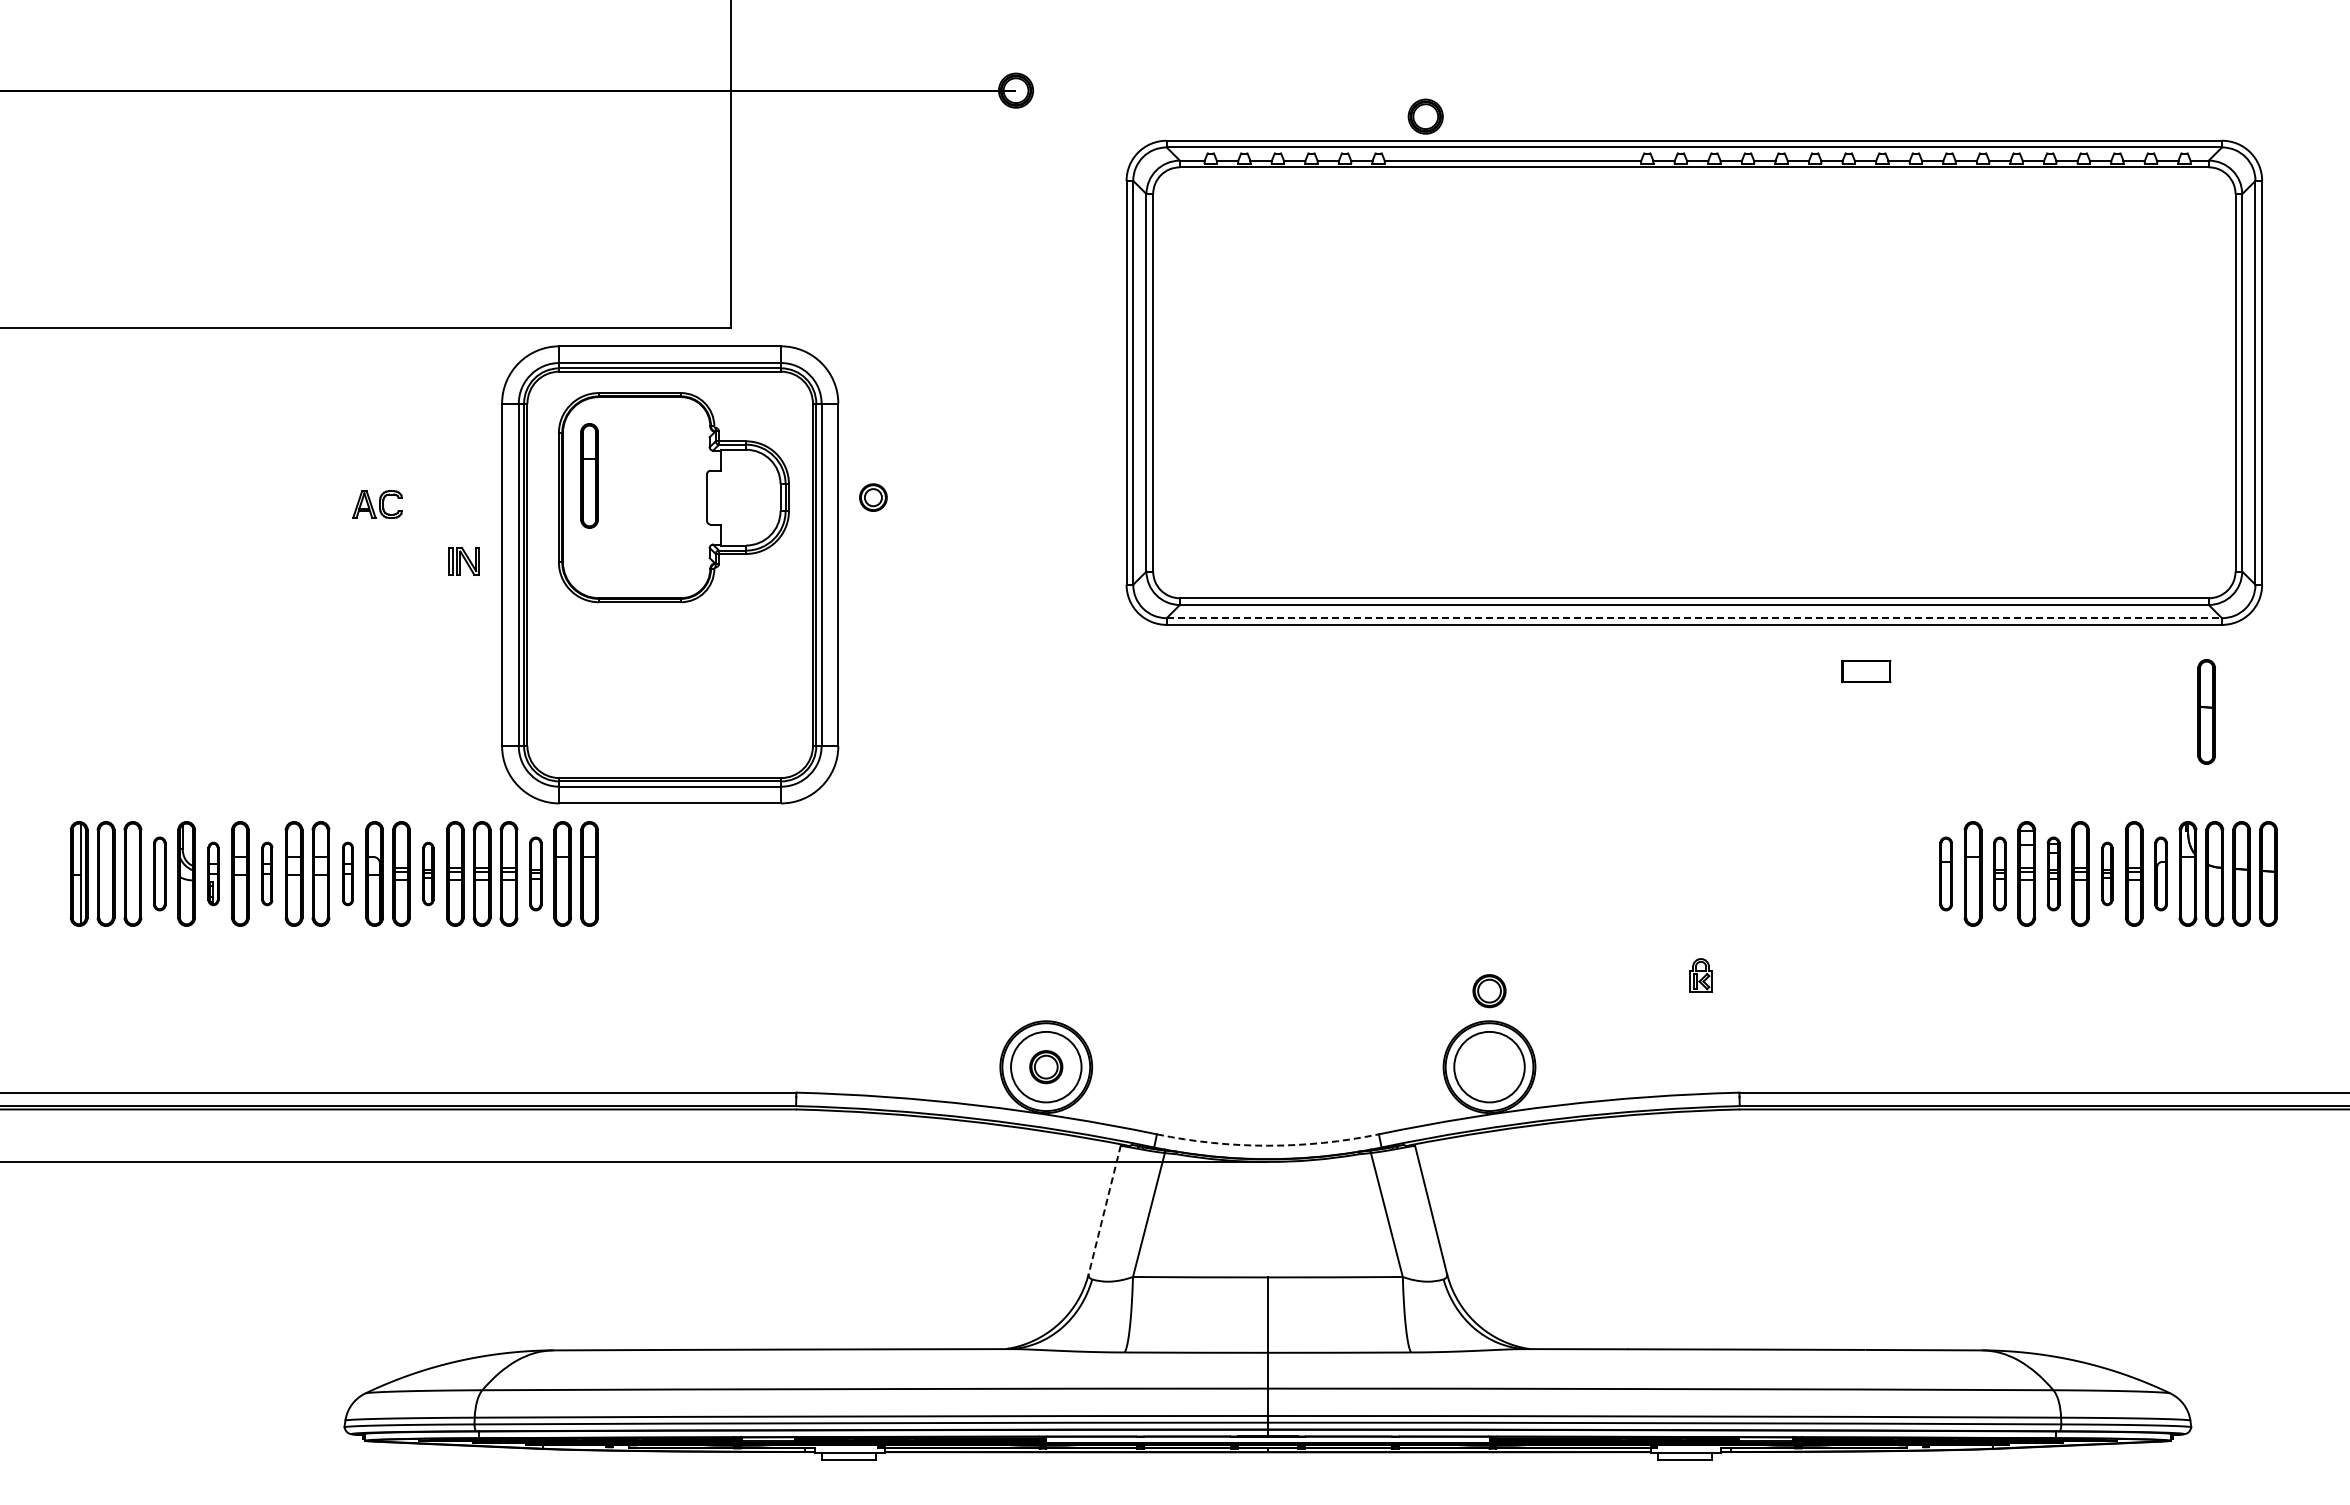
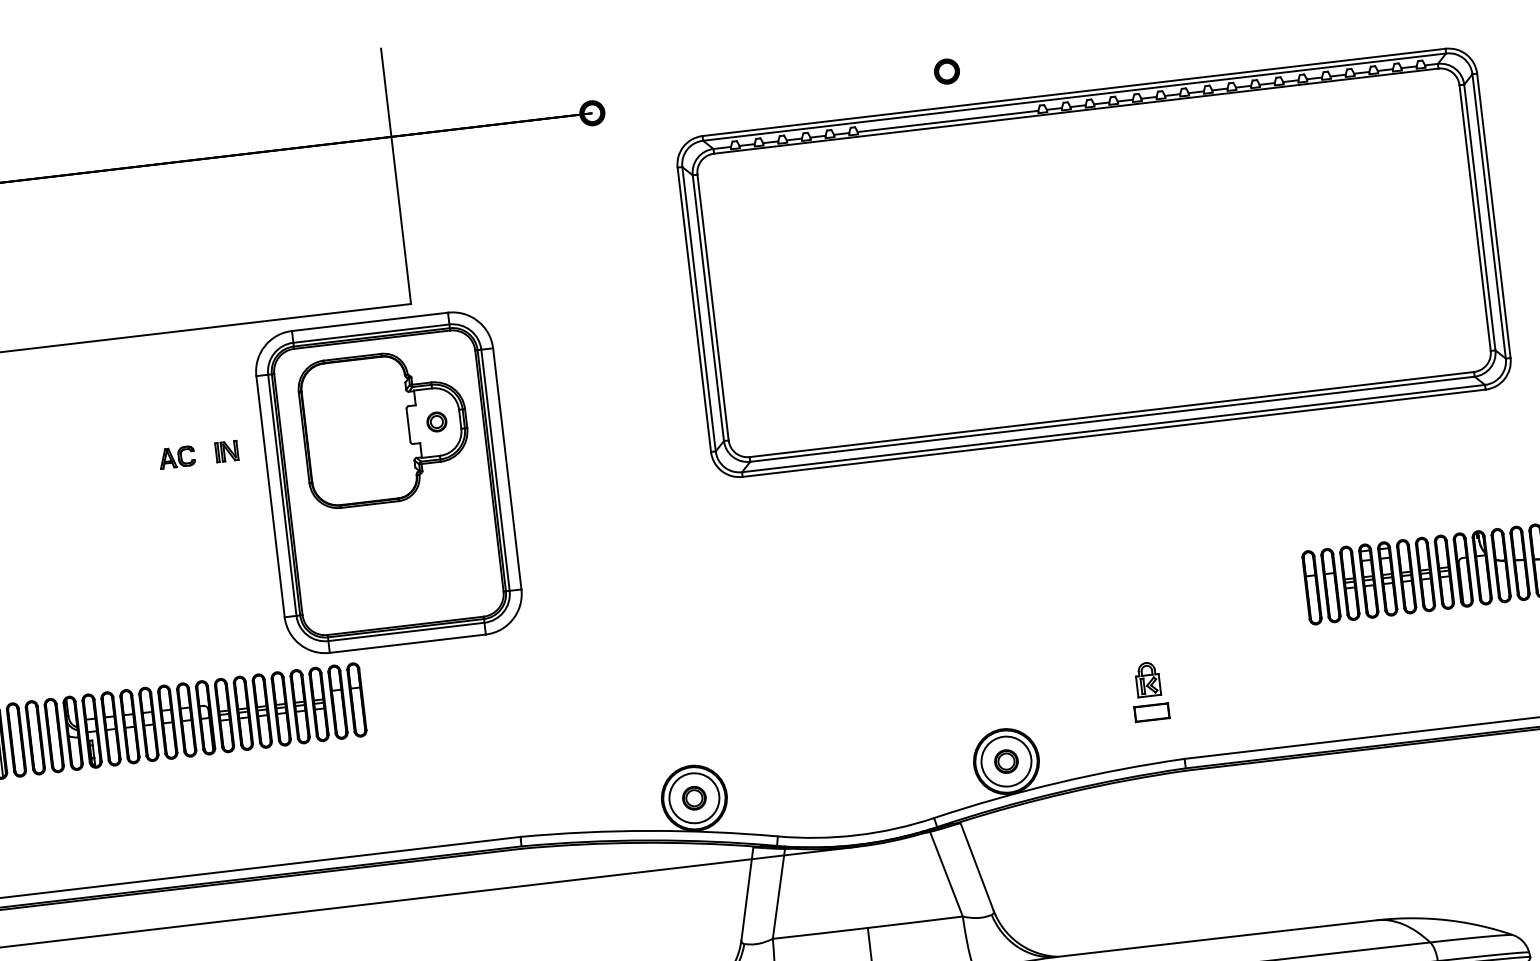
part: (1425, 116) -> (946, 71), moved
part: (589, 475) -> (323, 419), removed
part: (873, 497) -> (436, 421), moved
part: (463, 561) -> (226, 451), moved
line: (1694, 618) -> (1113, 428), dashed -> solid
part: (1866, 671) -> (1152, 712), moved
part: (2206, 711) -> (1481, 451), removed
part: (159, 873) -> (54, 735), size x1.43
part: (213, 873) -> (92, 730), size x1.67
part: (267, 873) -> (130, 726), size x1.67
part: (347, 873) -> (186, 719), size x1.67
part: (428, 873) -> (243, 713), size x1.67
part: (535, 873) -> (318, 704), size x1.43
part: (1945, 873) -> (1311, 587), size x1.43
part: (1999, 873) -> (1349, 583), size x1.43
part: (2053, 873) -> (1387, 578), size x1.43
part: (2107, 873) -> (1425, 574), size x1.67
part: (2160, 873) -> (1462, 569), size x1.43
part: (1700, 975) -> (1147, 679), size x1.43
part: (1489, 991) -> (1006, 761), moved
arc: (1267, 1145) -> (856, 835), dashed -> solid
line: (1104, 1210) -> (747, 894), dashed -> solid

